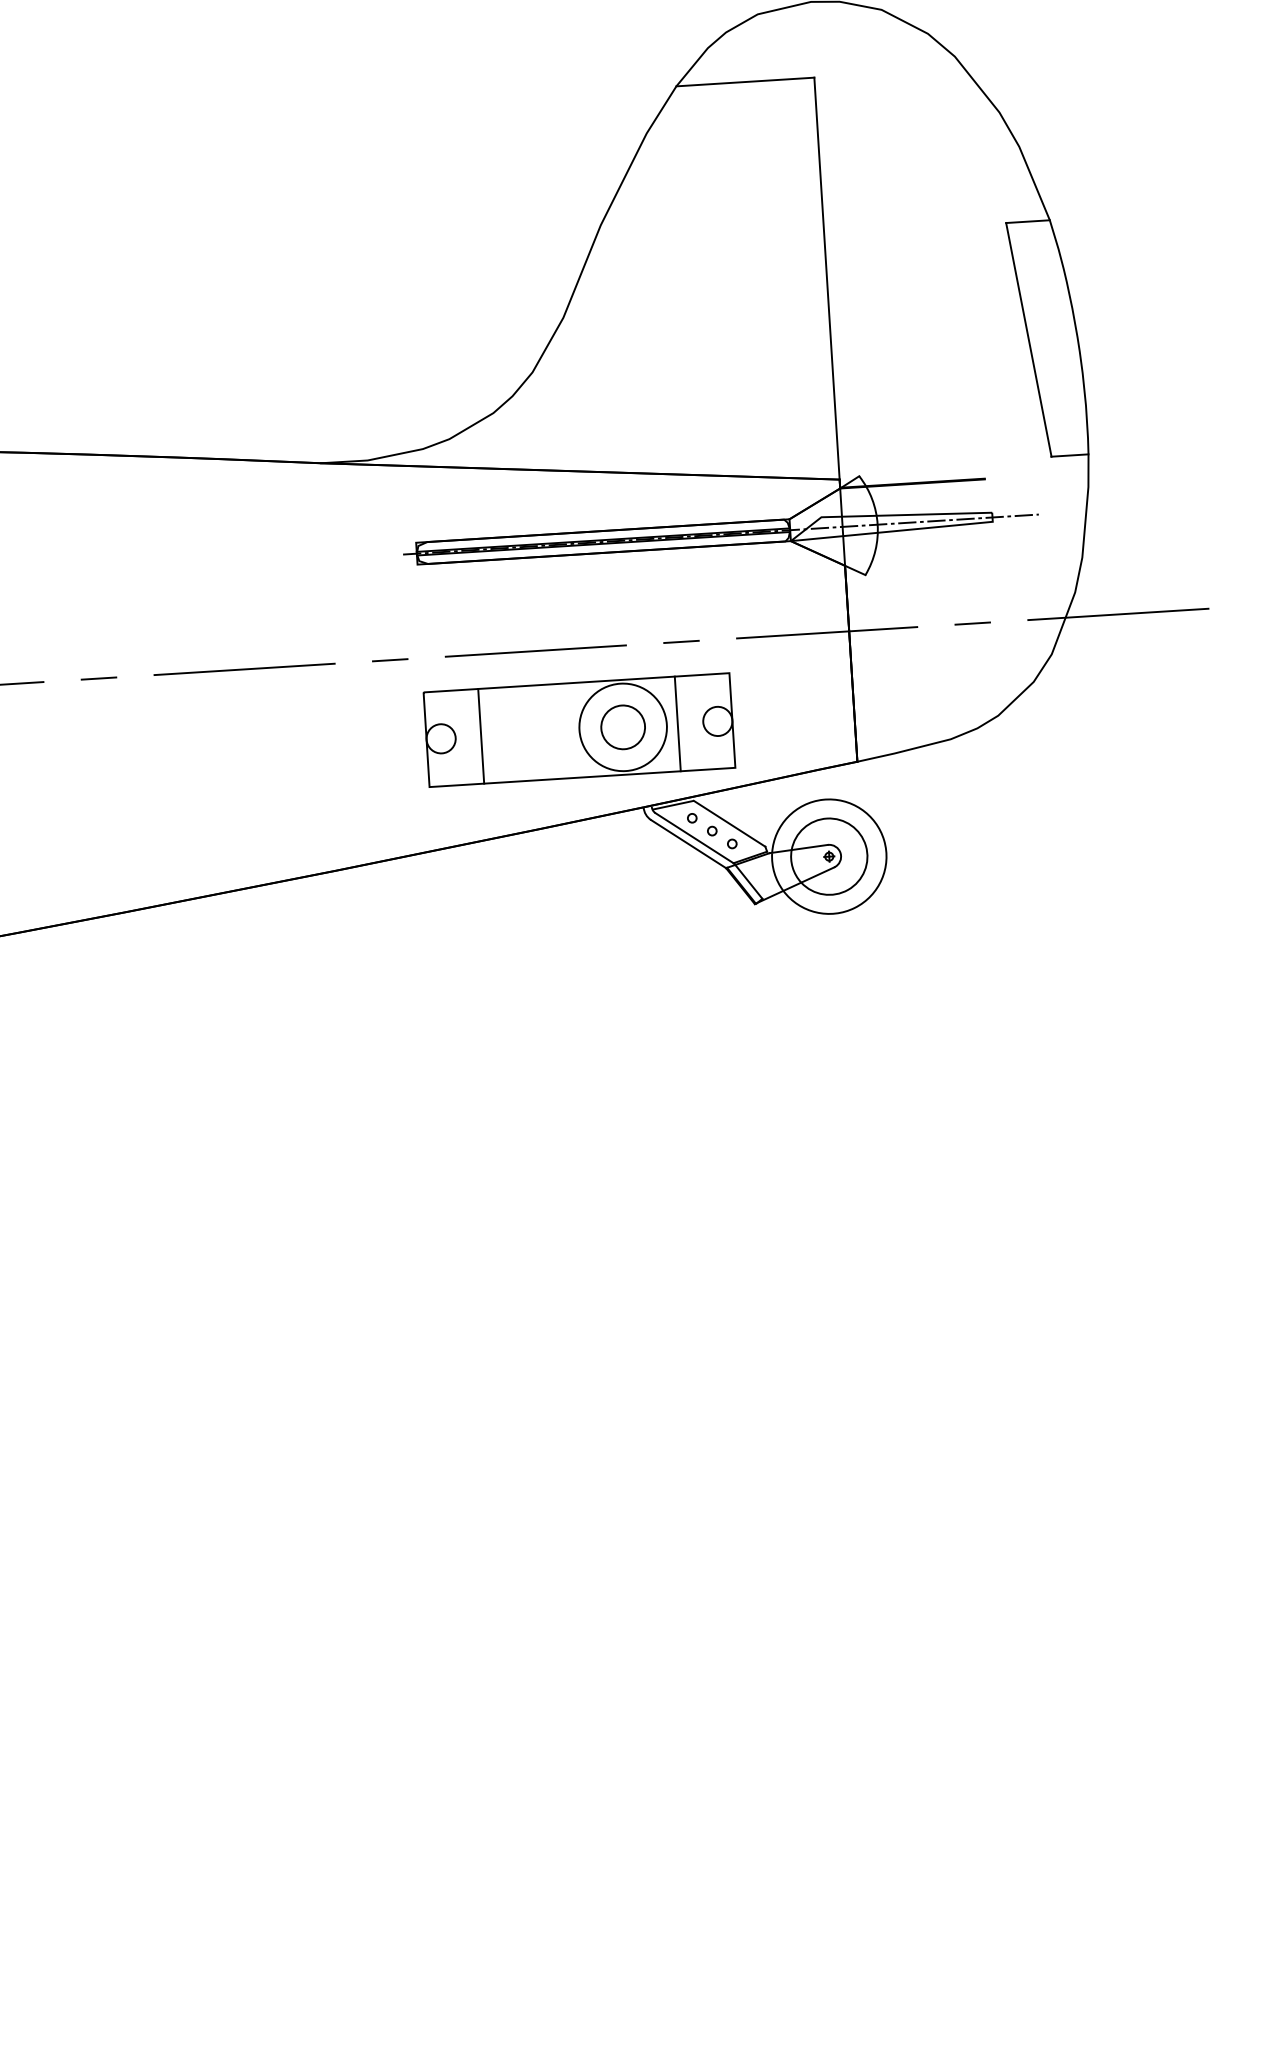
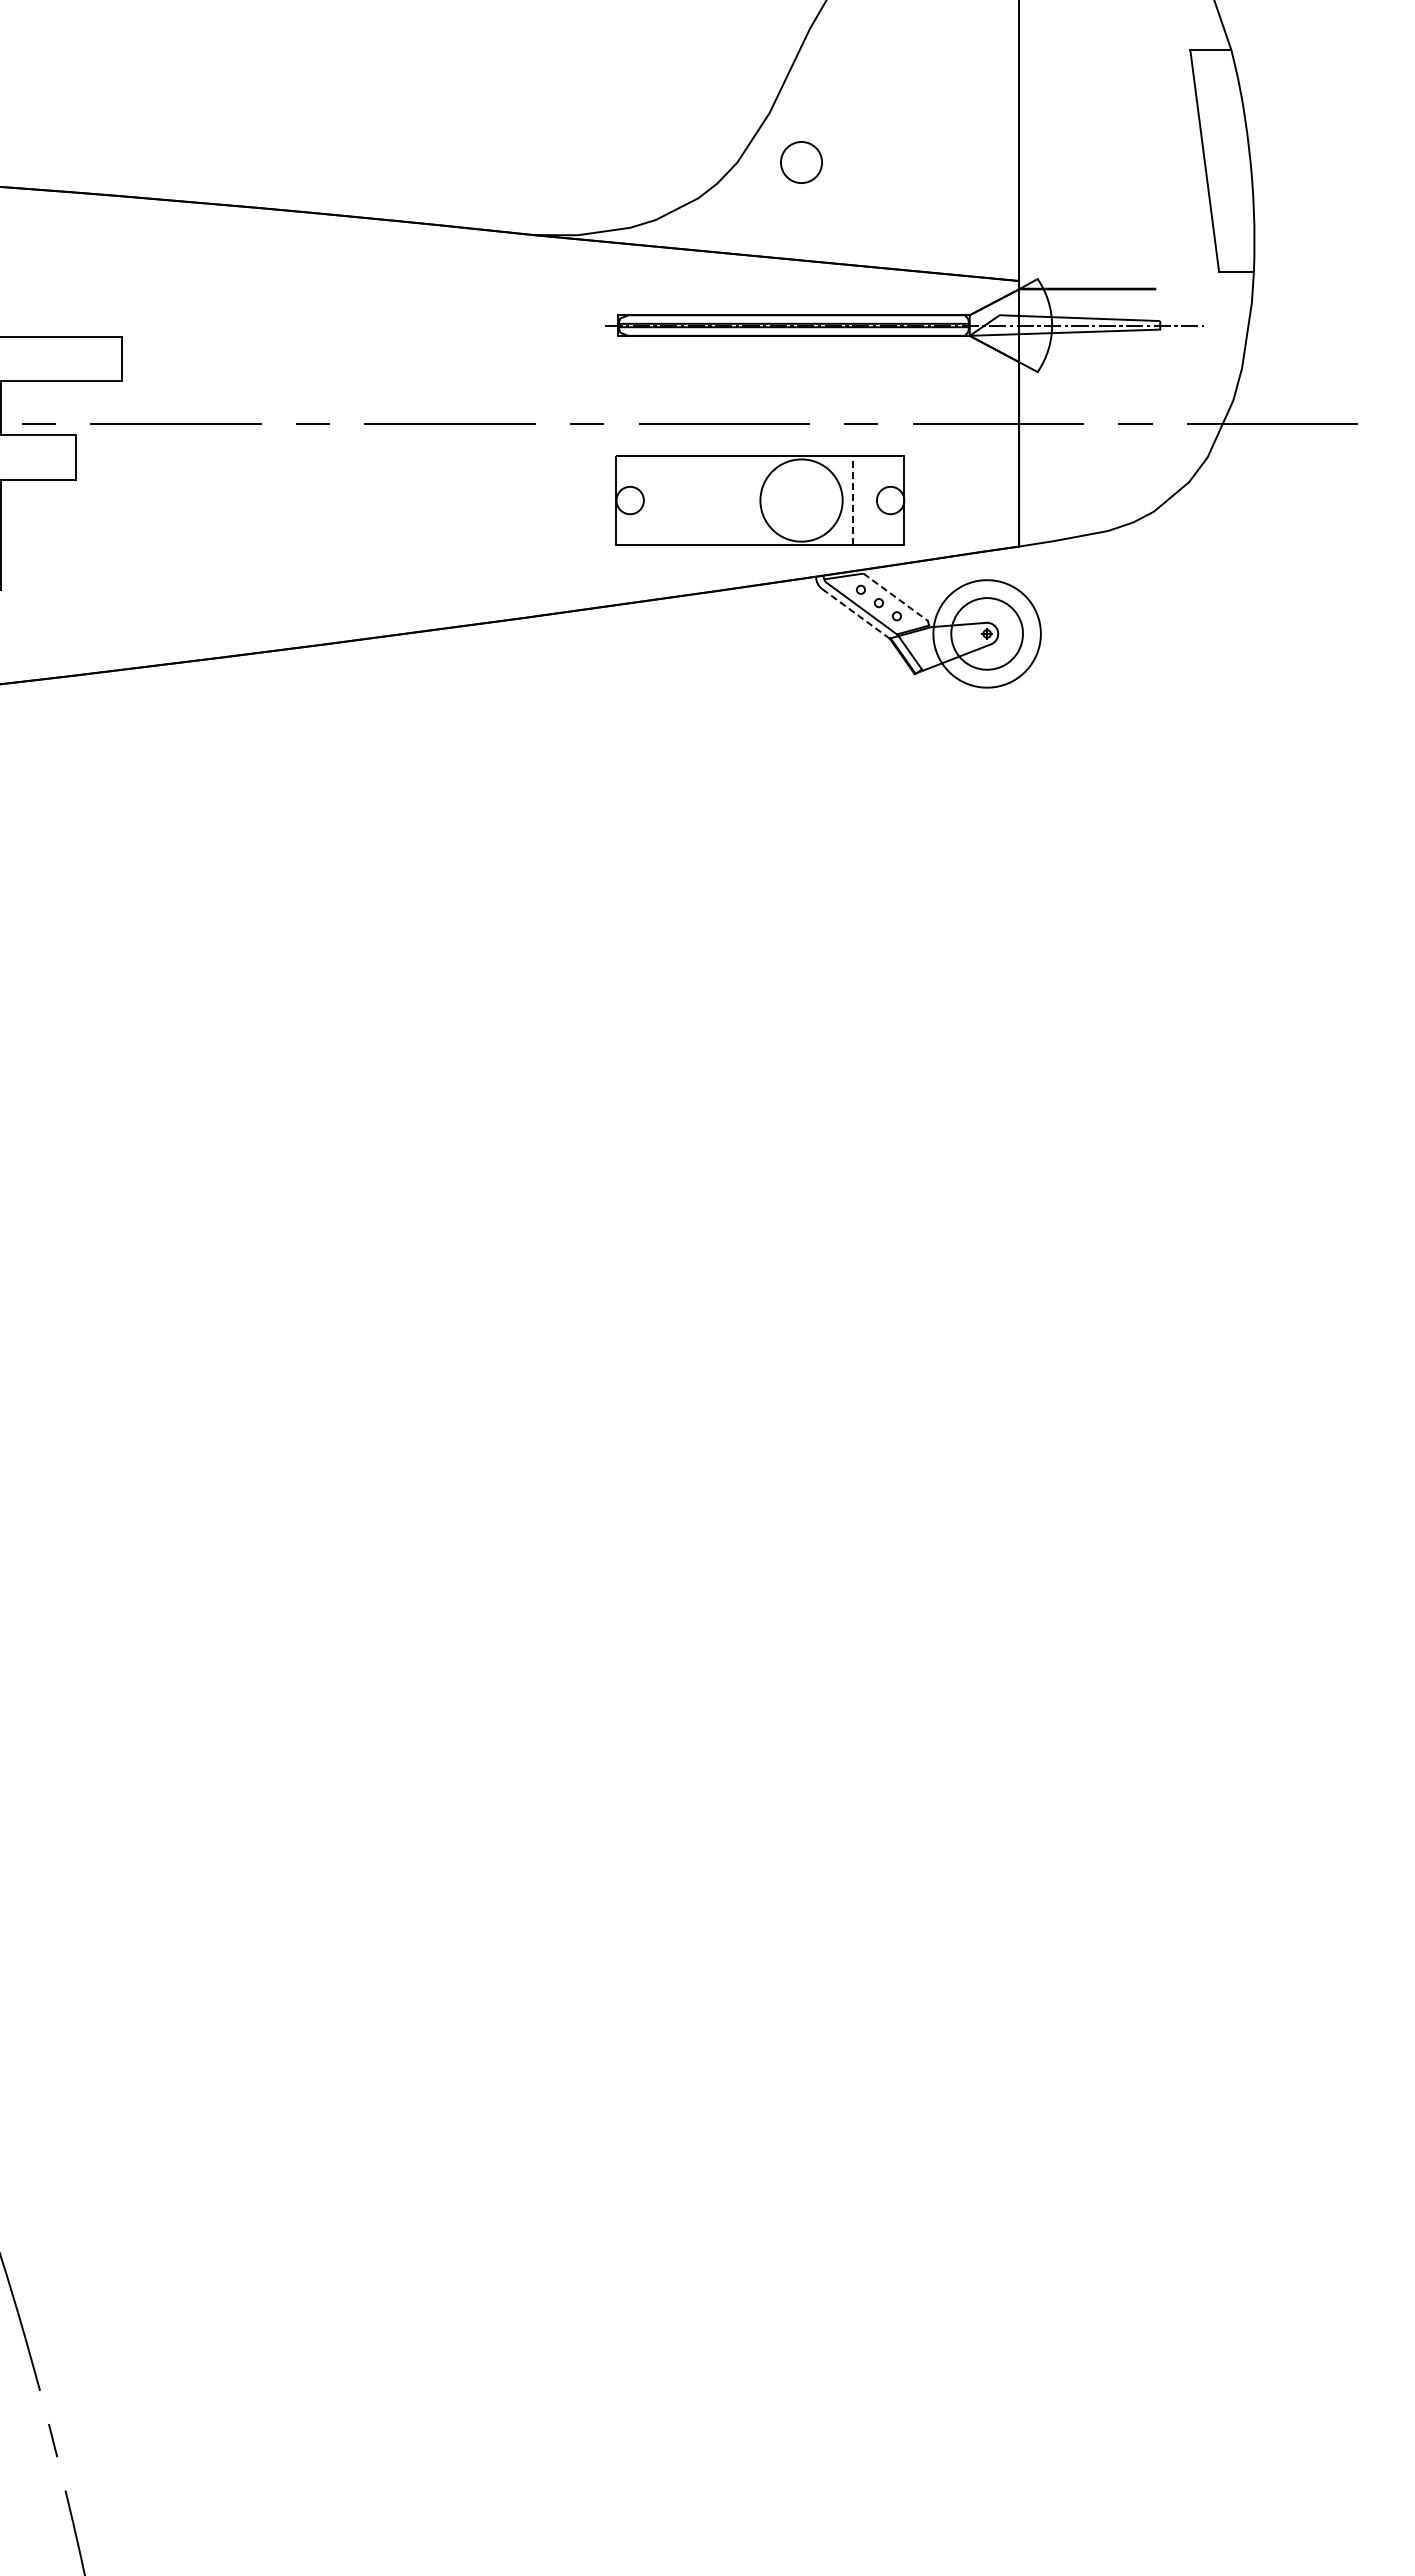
line: (677, 723) -> (852, 500), solid -> dashed
circle: (623, 727) -> (801, 162), moved
line: (480, 736) -> (667, 500), removed
line: (729, 824) -> (895, 597), solid -> dashed
line: (689, 843) -> (856, 613), solid -> dashed

